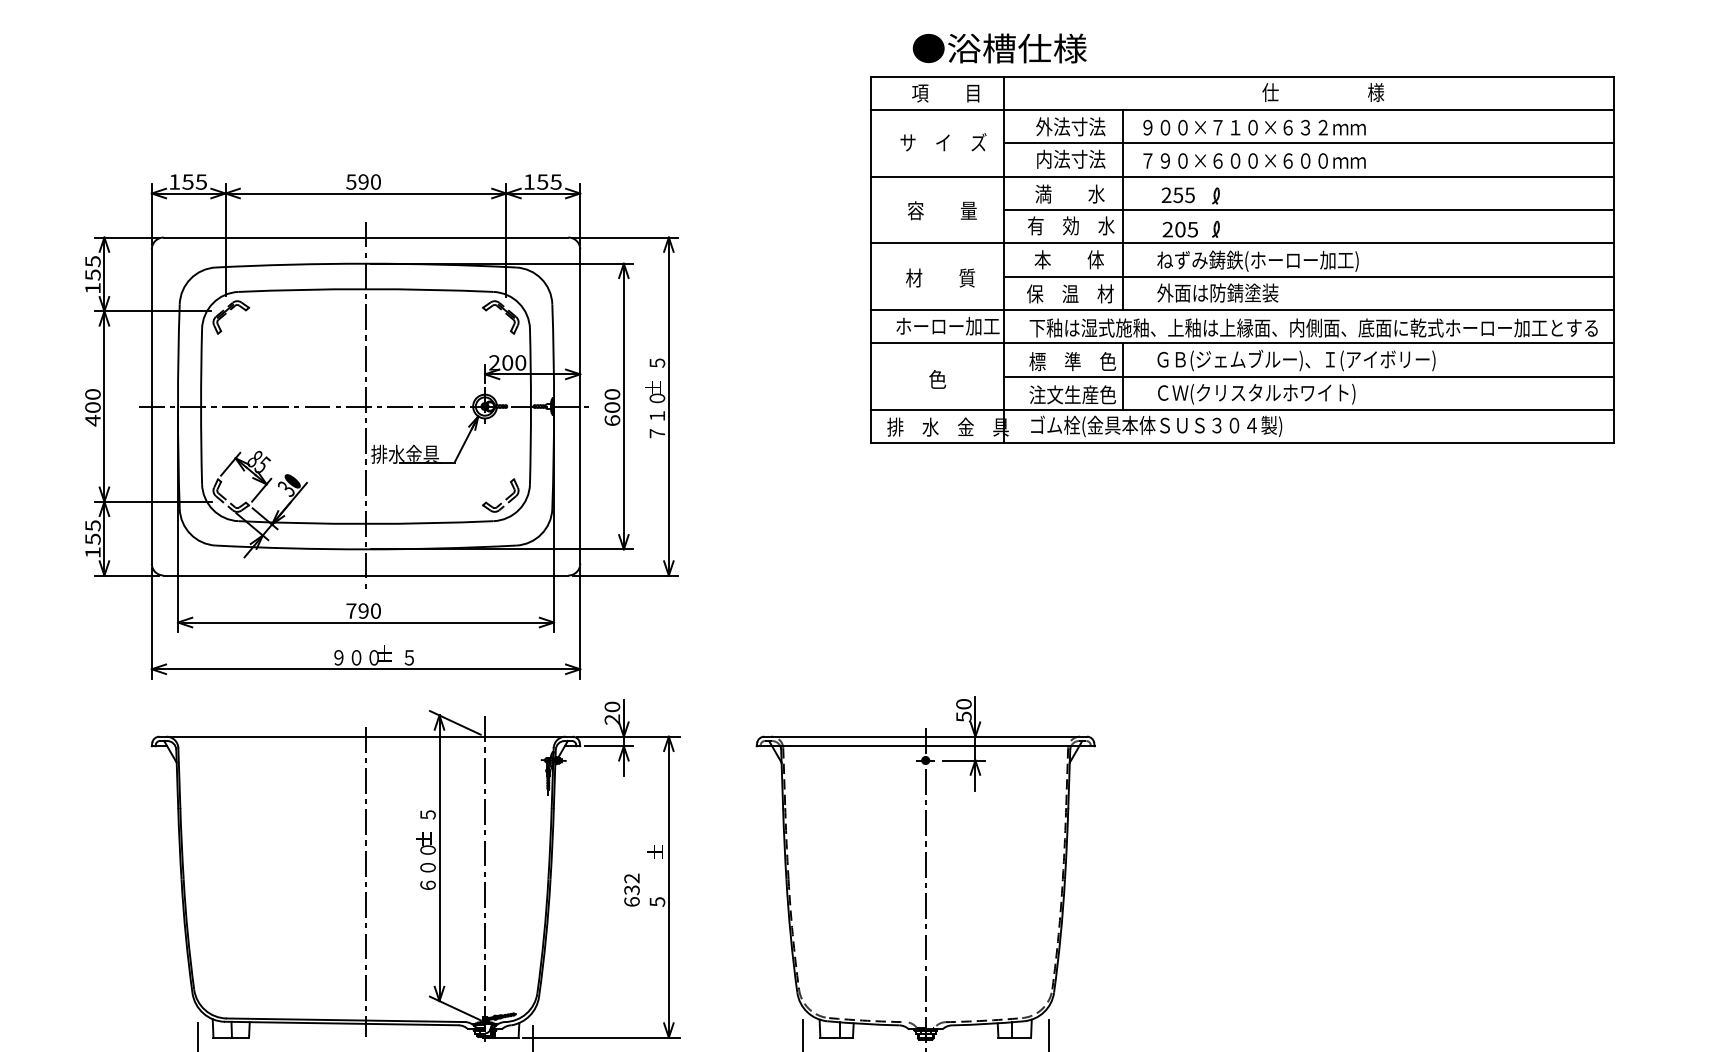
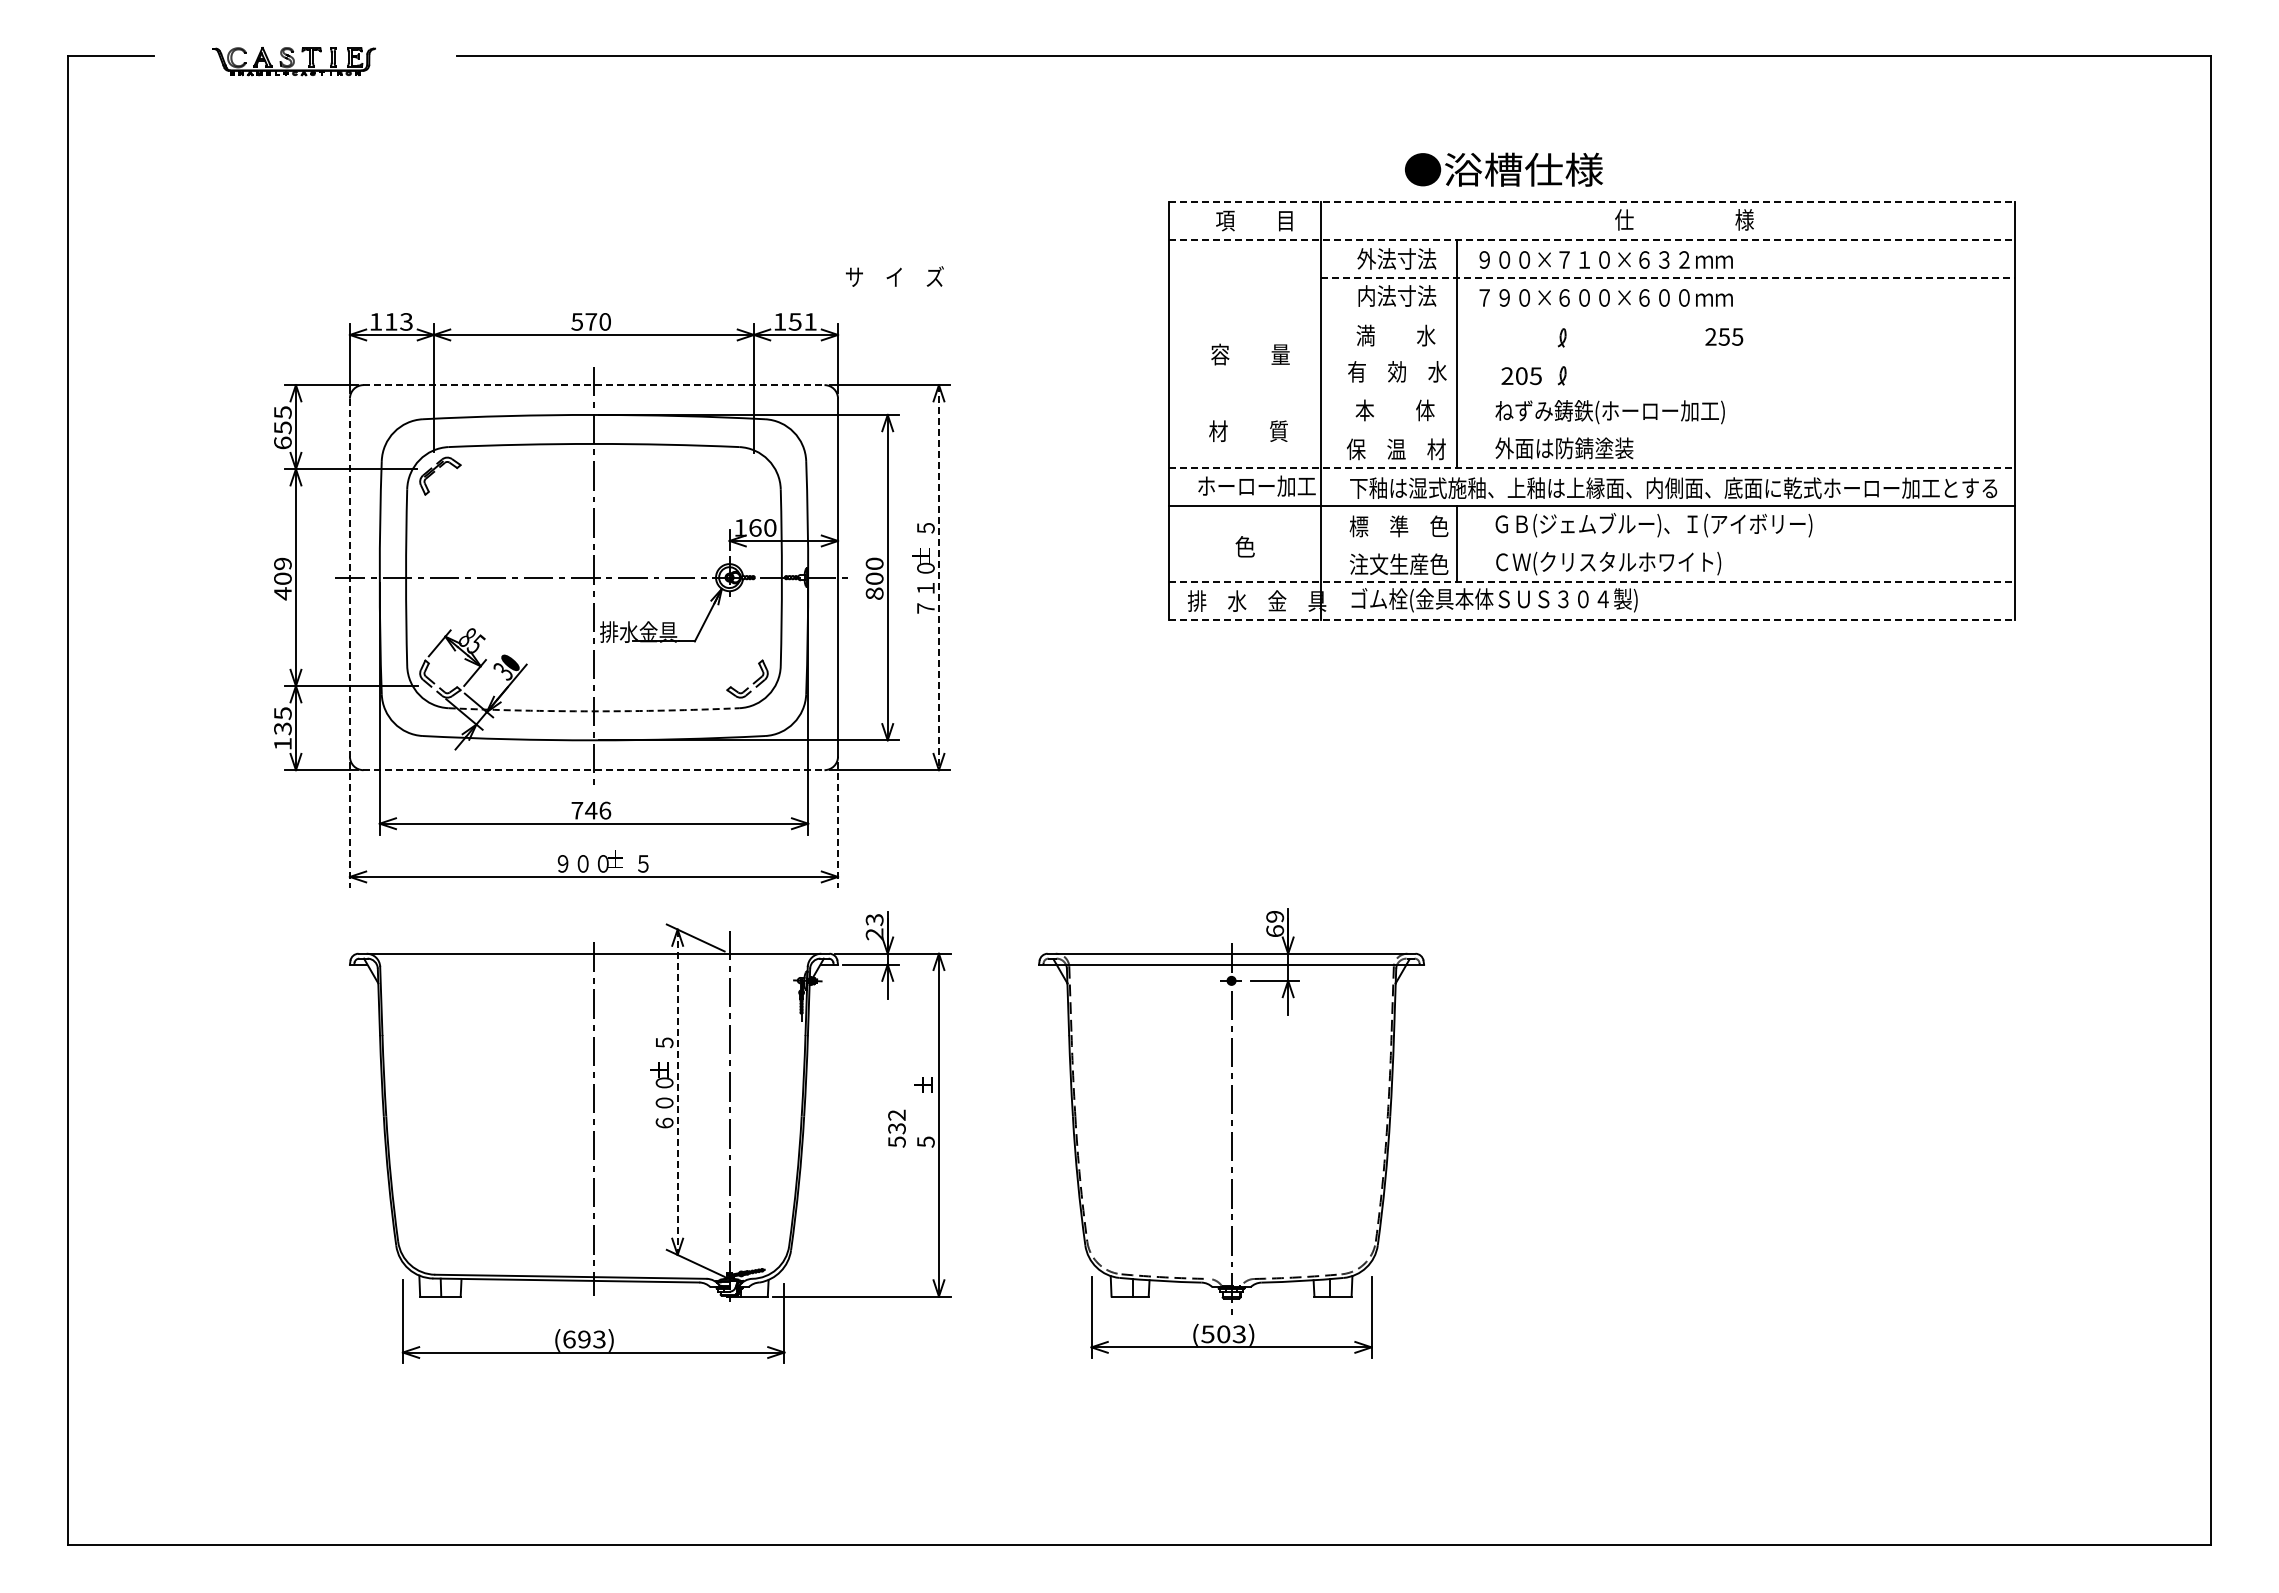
text: (999, 48) -> (1503, 169), moved
line: (1242, 76) -> (1592, 201), solid -> dashed
line: (1242, 109) -> (1592, 239), solid -> dashed
text: (943, 142) -> (894, 276), moved
line: (1309, 143) -> (1668, 277), solid -> dashed
line: (1242, 176) -> (1592, 315), removed
text: (194, 181) -> (398, 321), 155 -> 113
text: (363, 181) -> (591, 321), 590 -> 570
text: (556, 181) -> (810, 321), 155 -> 151
text: (1178, 194) -> (1724, 336), moved
line: (1308, 209) -> (1667, 353), removed
line: (366, 237) -> (594, 385), solid -> dashed
line: (1242, 243) -> (1592, 391), removed
line: (1308, 276) -> (1667, 429), removed
text: (92, 287) -> (282, 442), 155 -> 655
line: (1242, 309) -> (1592, 467), solid -> dashed
part: (505, 313) -> (752, 471), removed
text: (500, 362) -> (747, 527), 200 -> 160
line: (1308, 376) -> (1667, 543), removed
text: (92, 394) -> (282, 563), 400 -> 409
line: (151, 406) -> (349, 577), solid -> dashed
line: (668, 406) -> (938, 577), solid -> dashed
line: (1242, 409) -> (1592, 581), solid -> dashed
text: (612, 420) -> (874, 593), 600 -> 800
line: (1242, 443) -> (1592, 619), solid -> dashed
arc: (365, 524) -> (593, 711), solid -> dashed
text: (92, 538) -> (282, 728), 155 -> 135
line: (366, 575) -> (594, 770), solid -> dashed
text: (369, 610) -> (598, 810), 790 -> 746
line: (151, 623) -> (349, 824), solid -> dashed
line: (580, 623) -> (838, 824), solid -> dashed
text: (612, 707) -> (874, 920), 20 -> 23
text: (964, 710) -> (1275, 923), 50 -> 69
line: (439, 858) -> (677, 1092), solid -> dashed
text: (631, 901) -> (896, 1141), 632 -> 532

